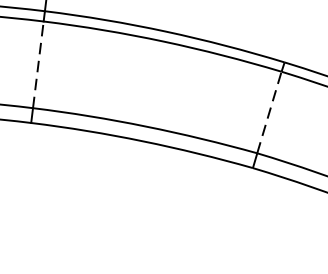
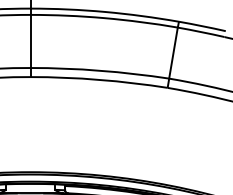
line: (38, 64) -> (30, 41), dashed -> solid
line: (269, 113) -> (173, 53), dashed -> solid

